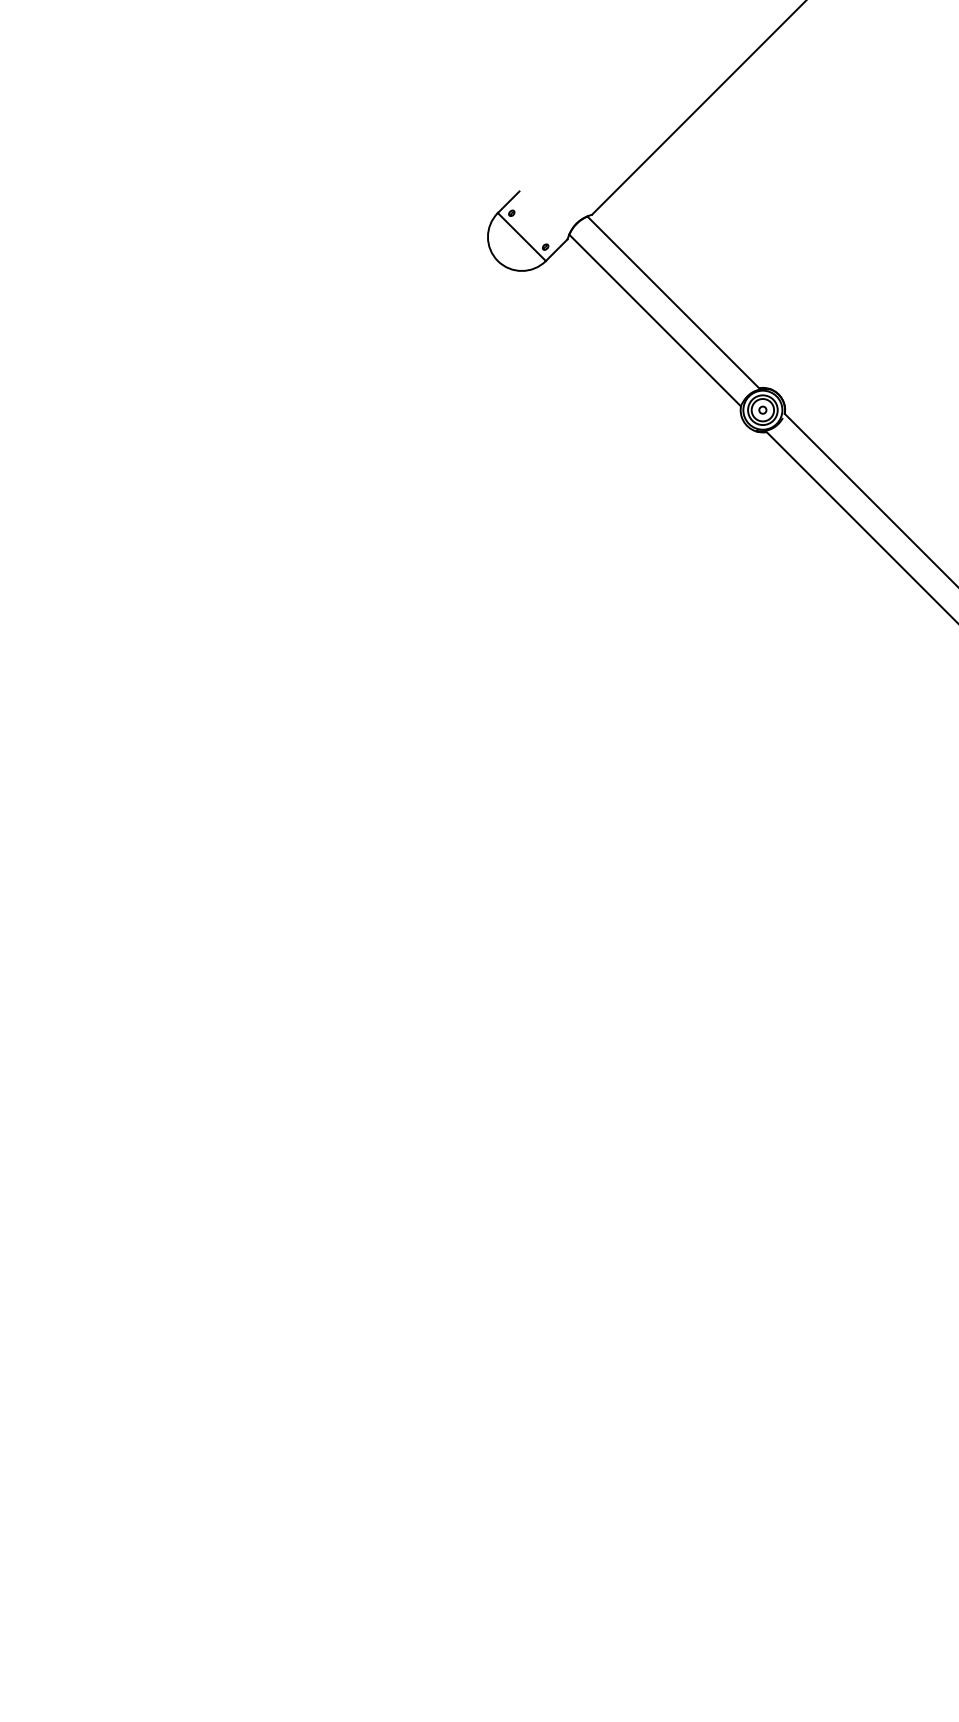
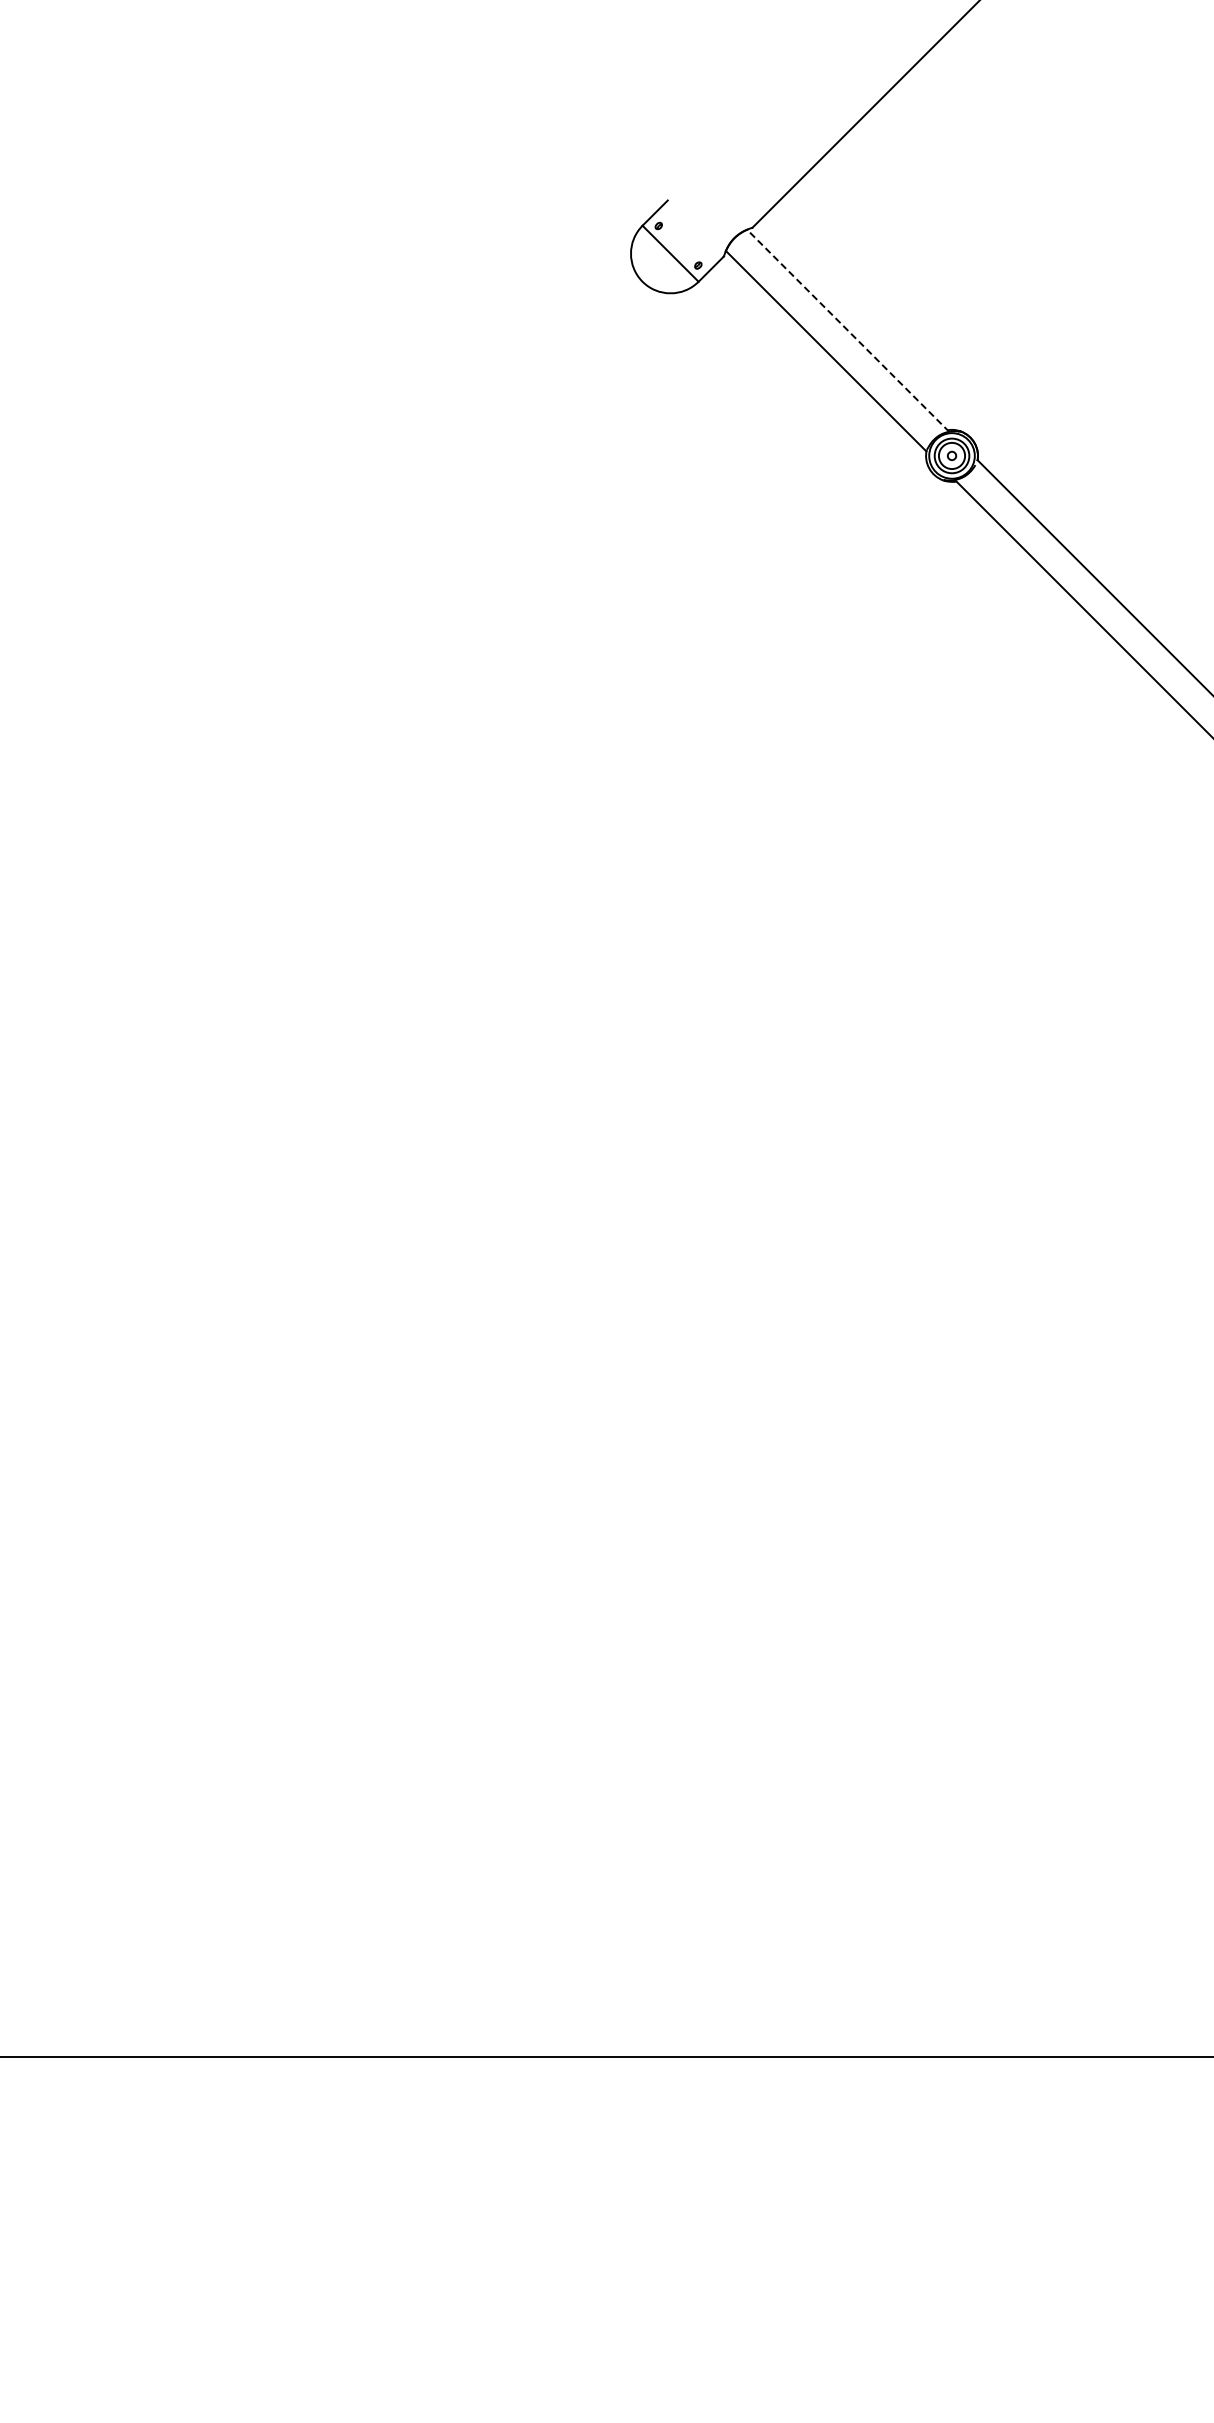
line: (674, 302) -> (848, 330), solid -> dashed

